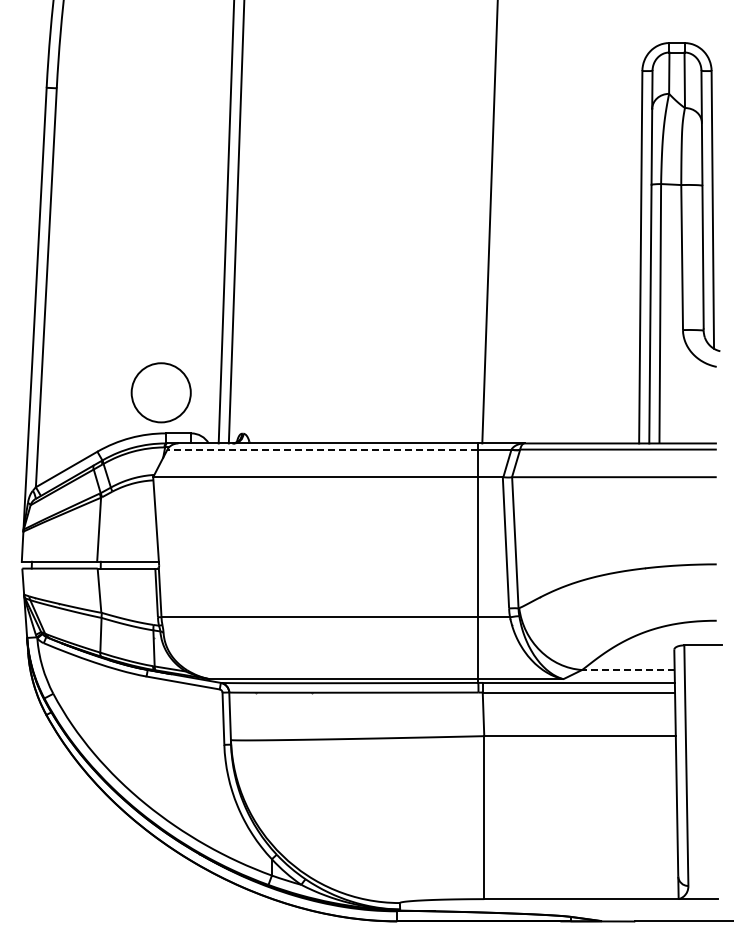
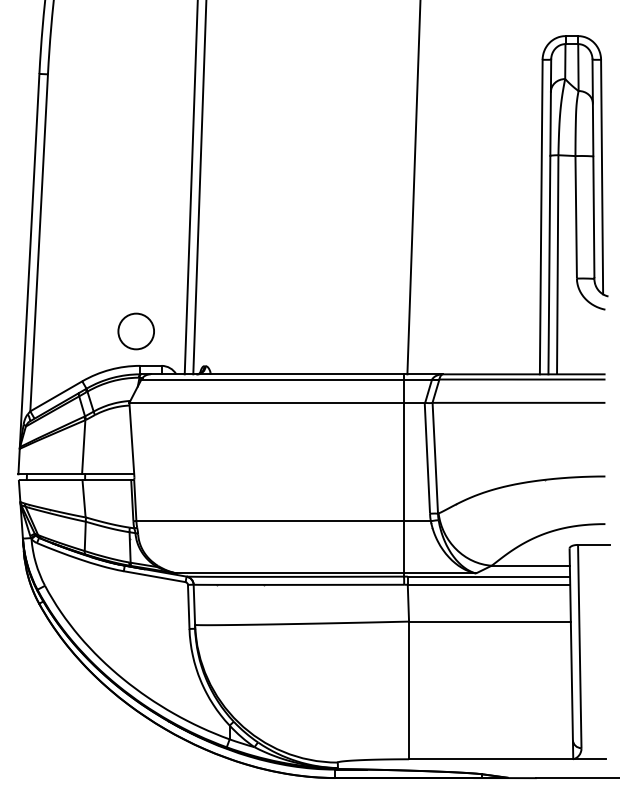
circle: (161, 392) -> (136, 331), size x0.71
line: (322, 449) -> (272, 379), dashed -> solid
line: (627, 670) -> (530, 566), dashed -> solid

